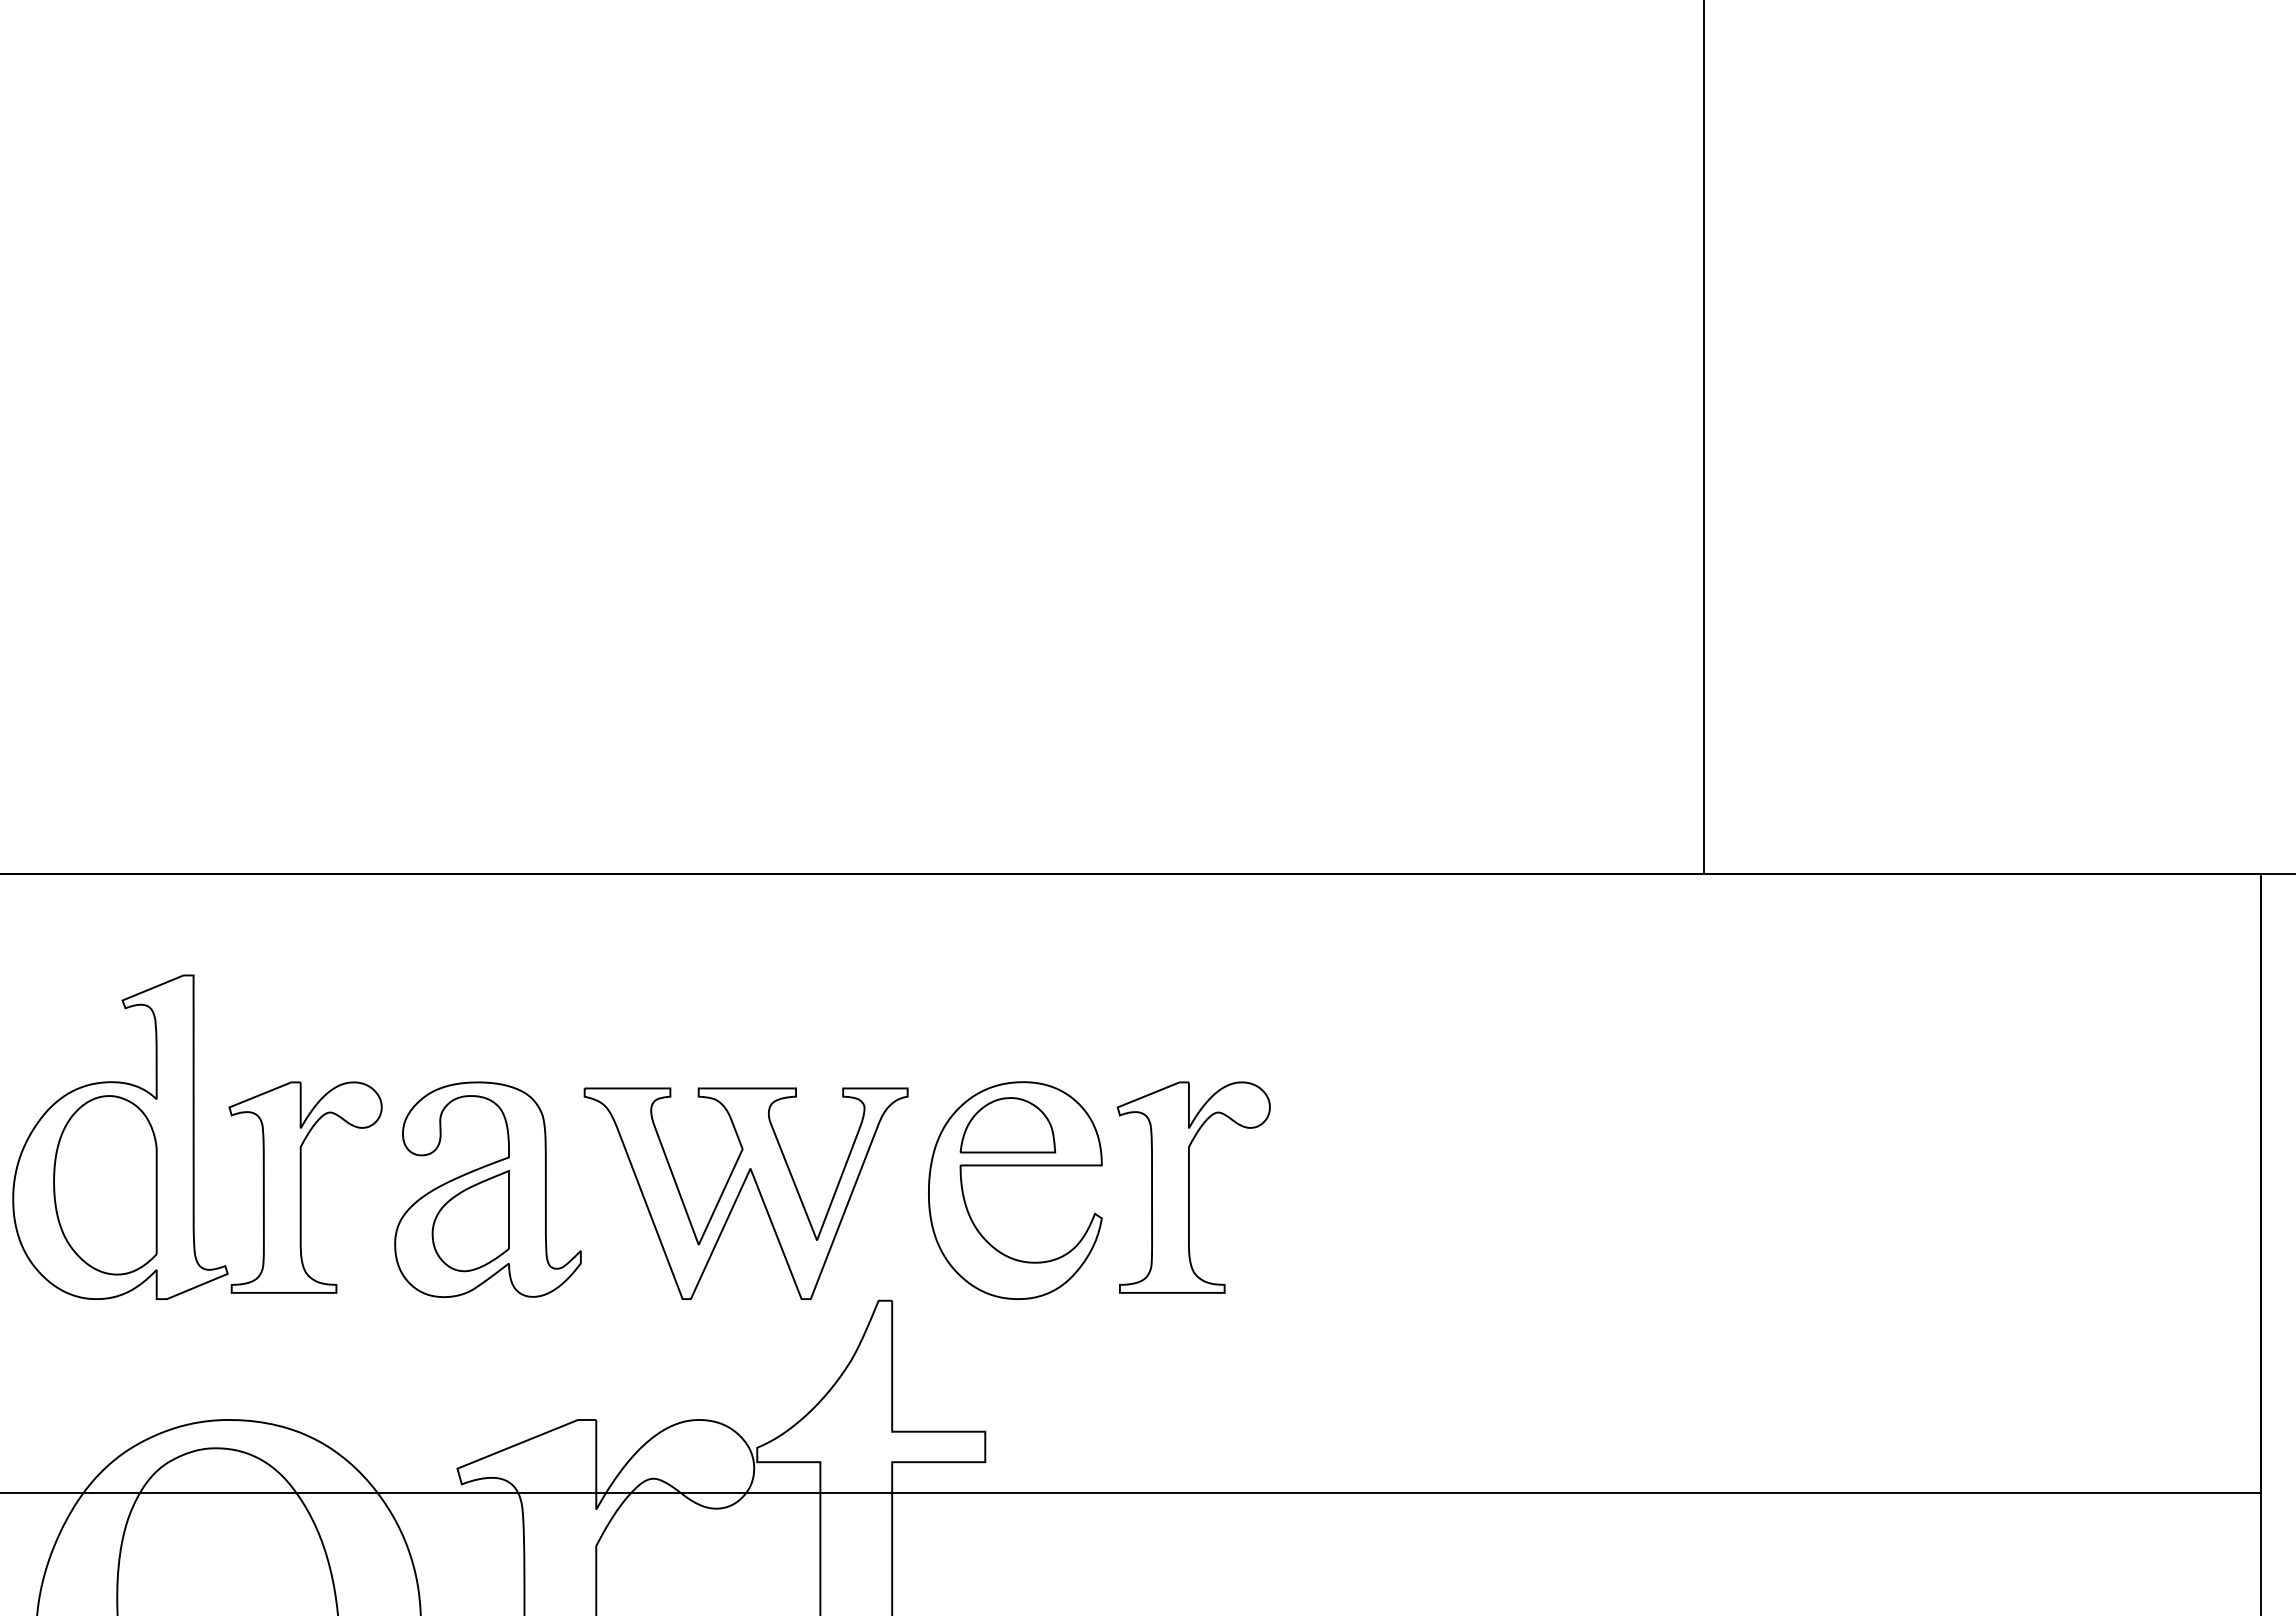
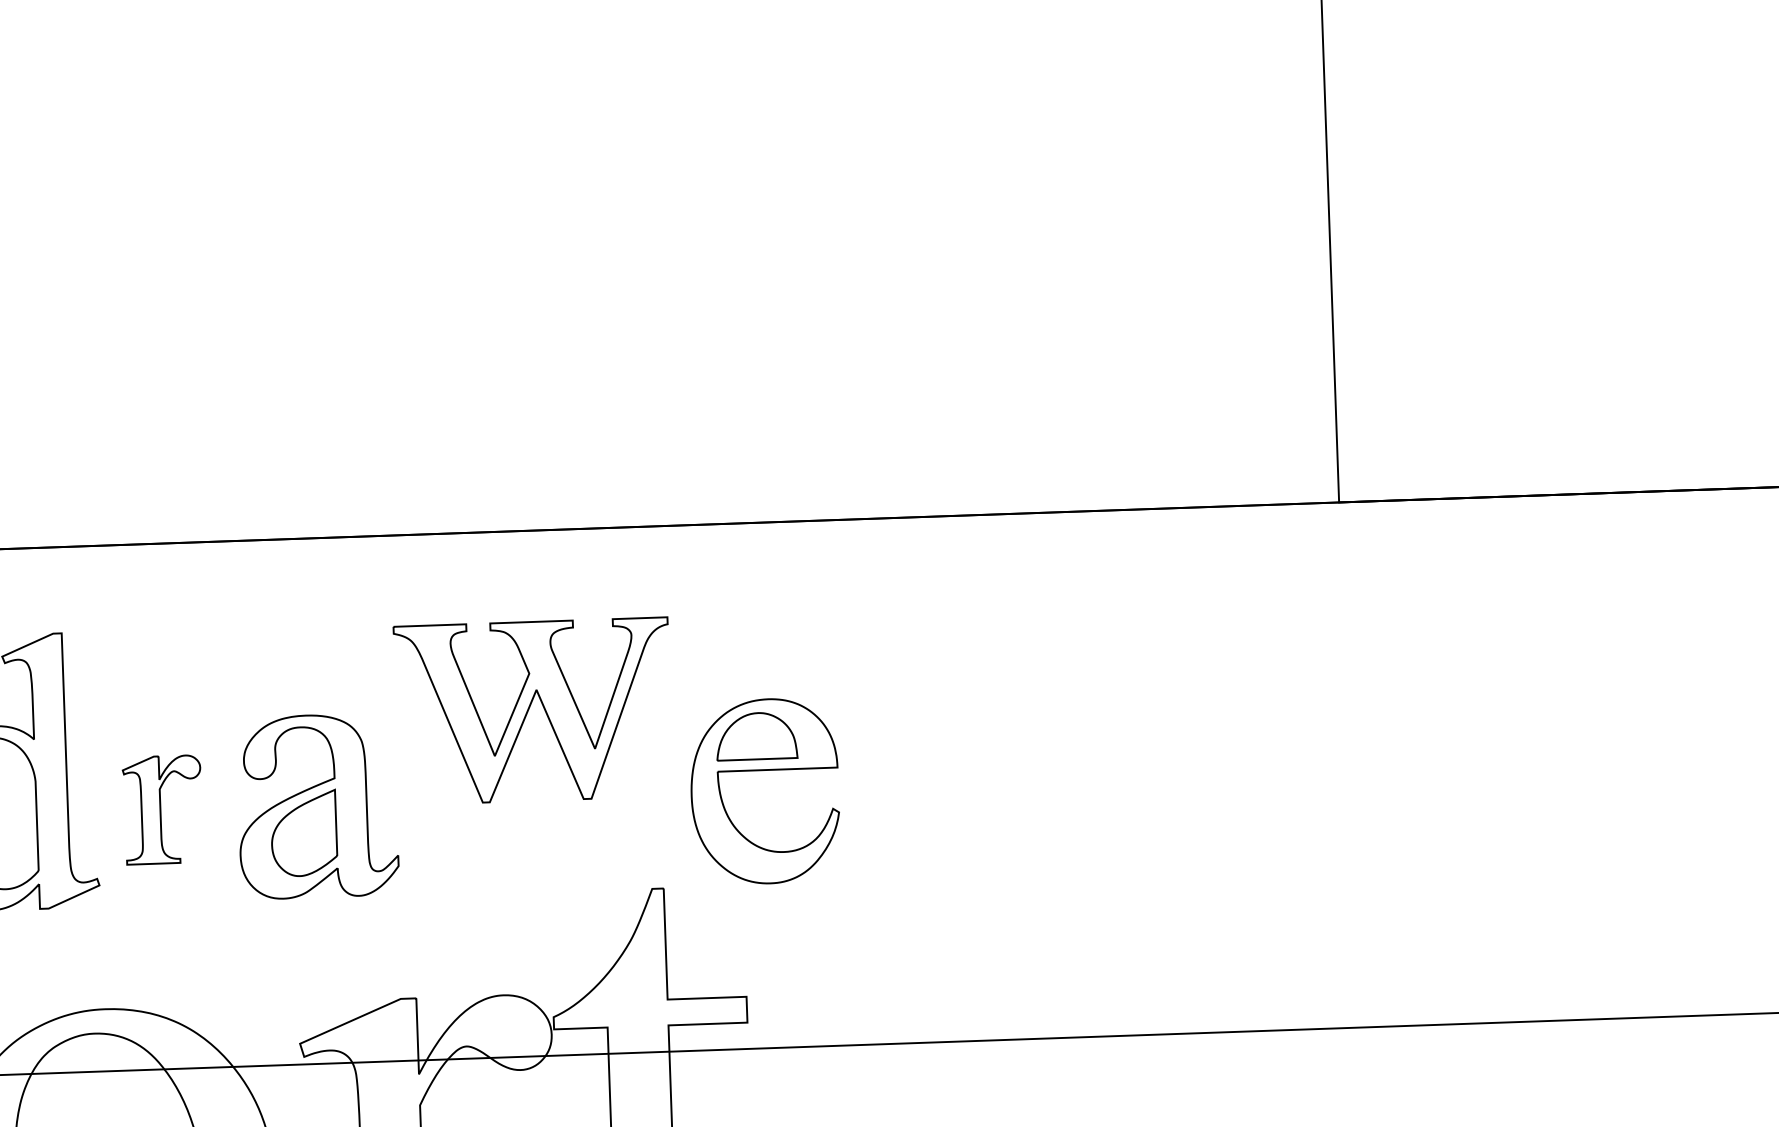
part: (305, 1187) -> (162, 809), size x0.6
part: (1193, 1187) -> (915, 783), removed
part: (745, 1193) -> (533, 711), moved

